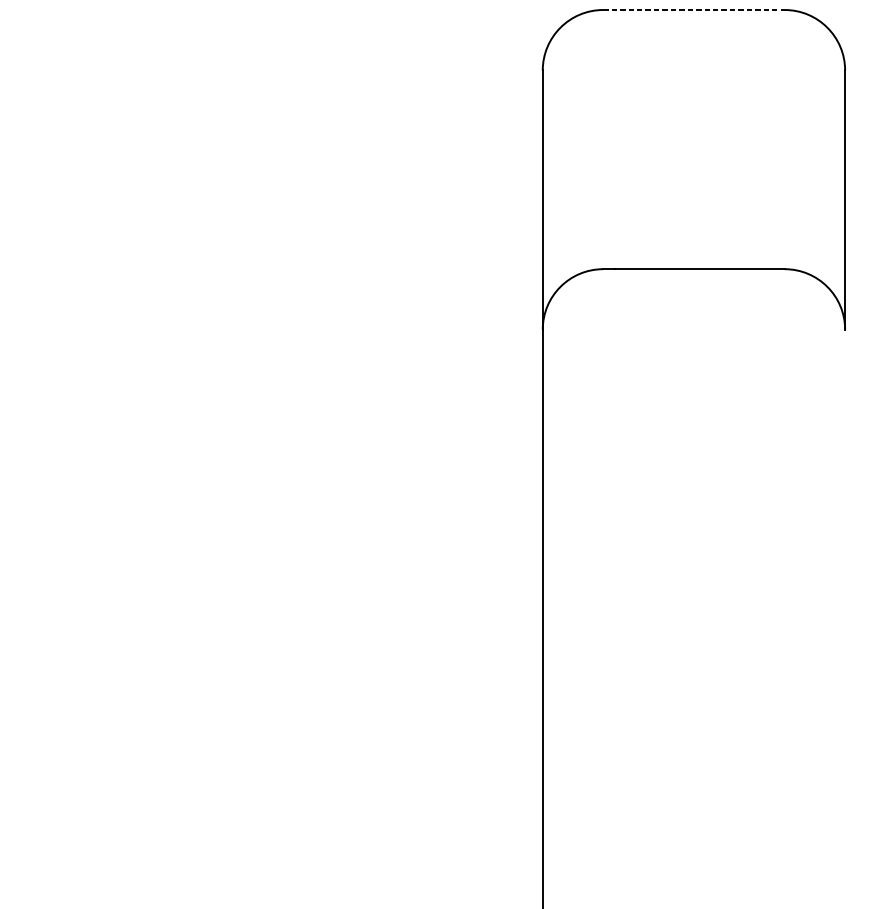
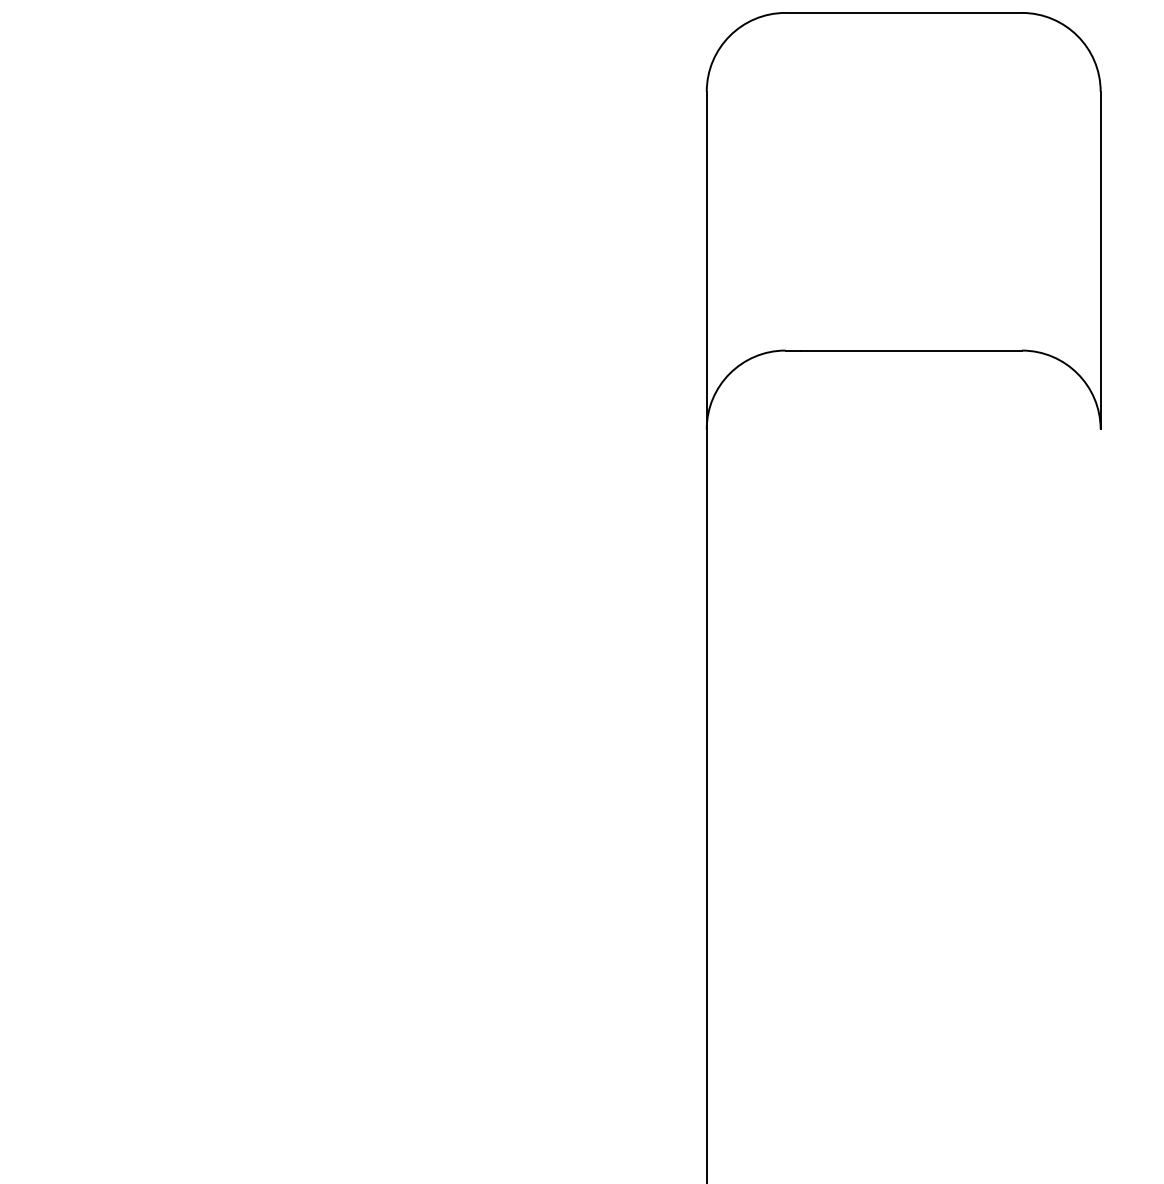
line: (694, 9) -> (904, 12), dashed -> solid

